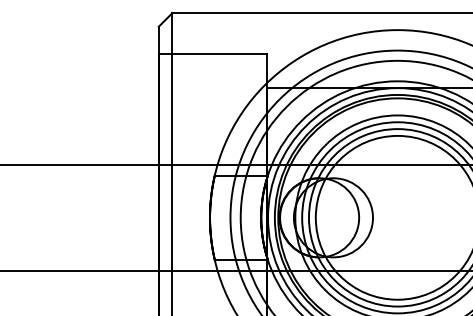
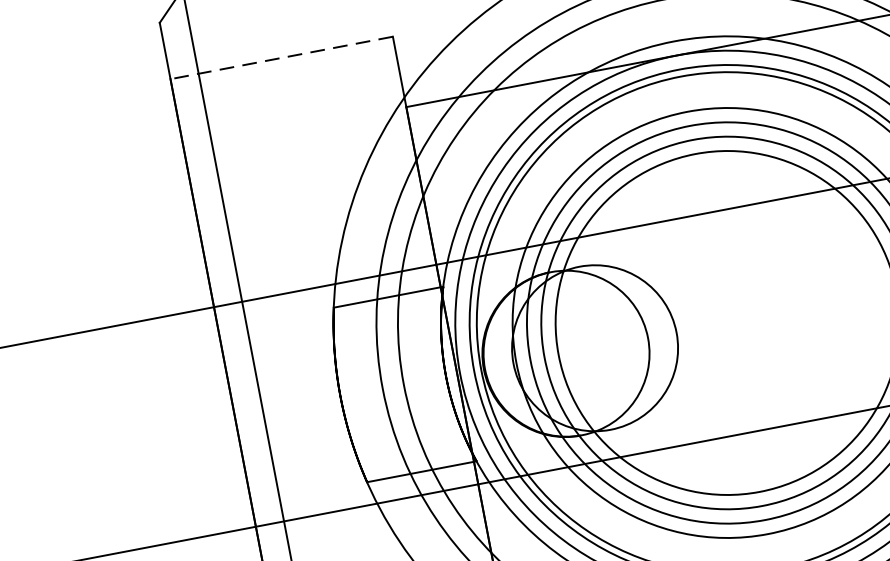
line: (212, 54) -> (281, 59), solid -> dashed

